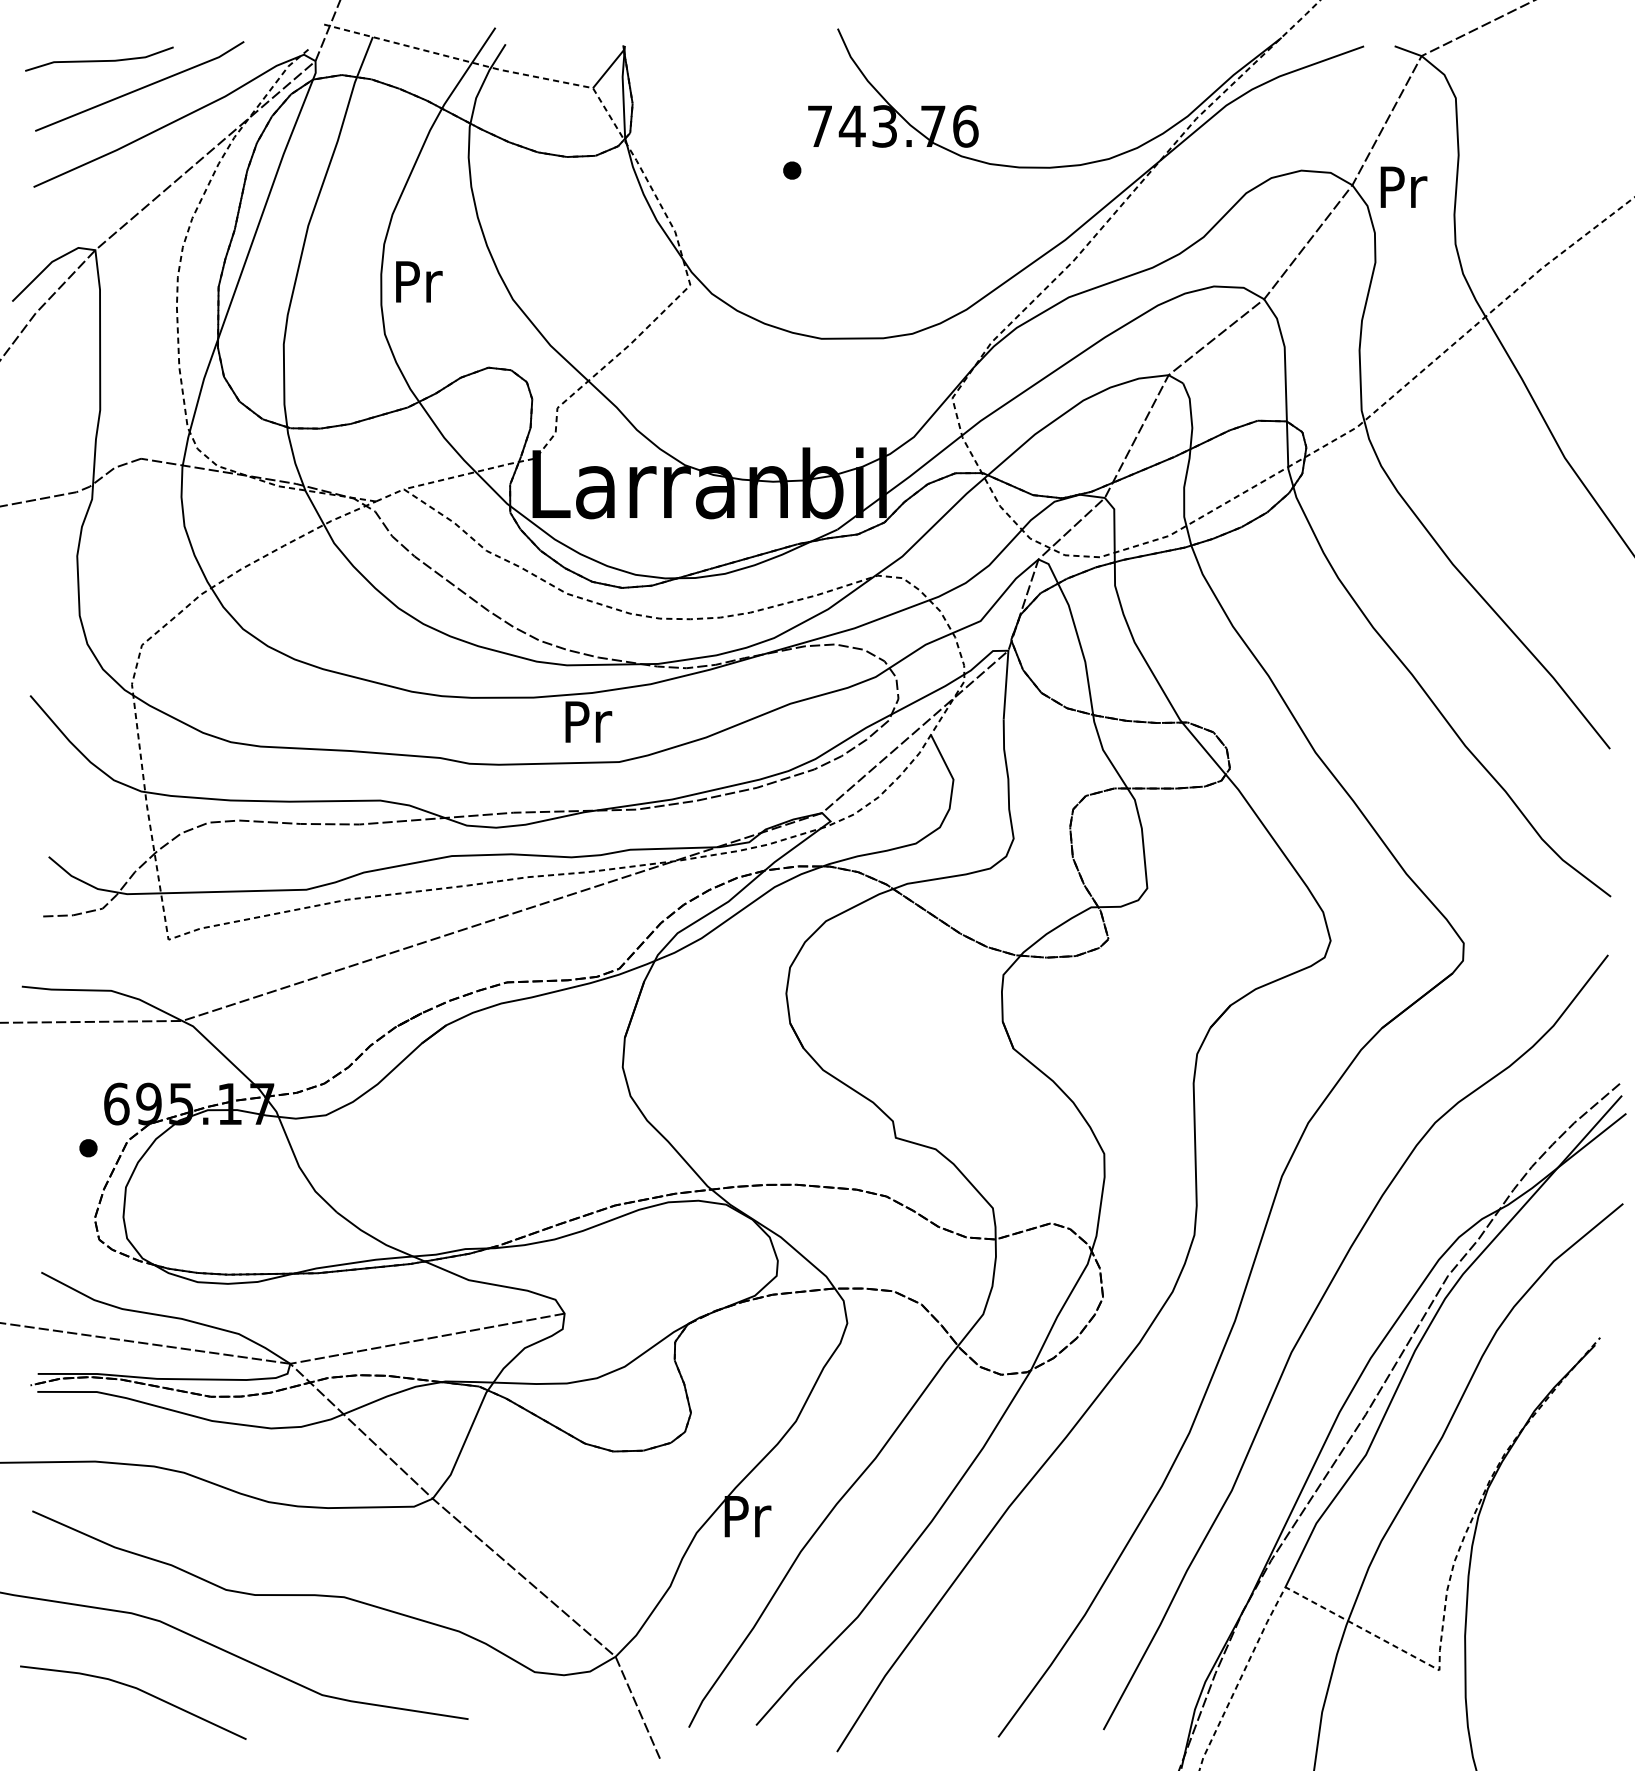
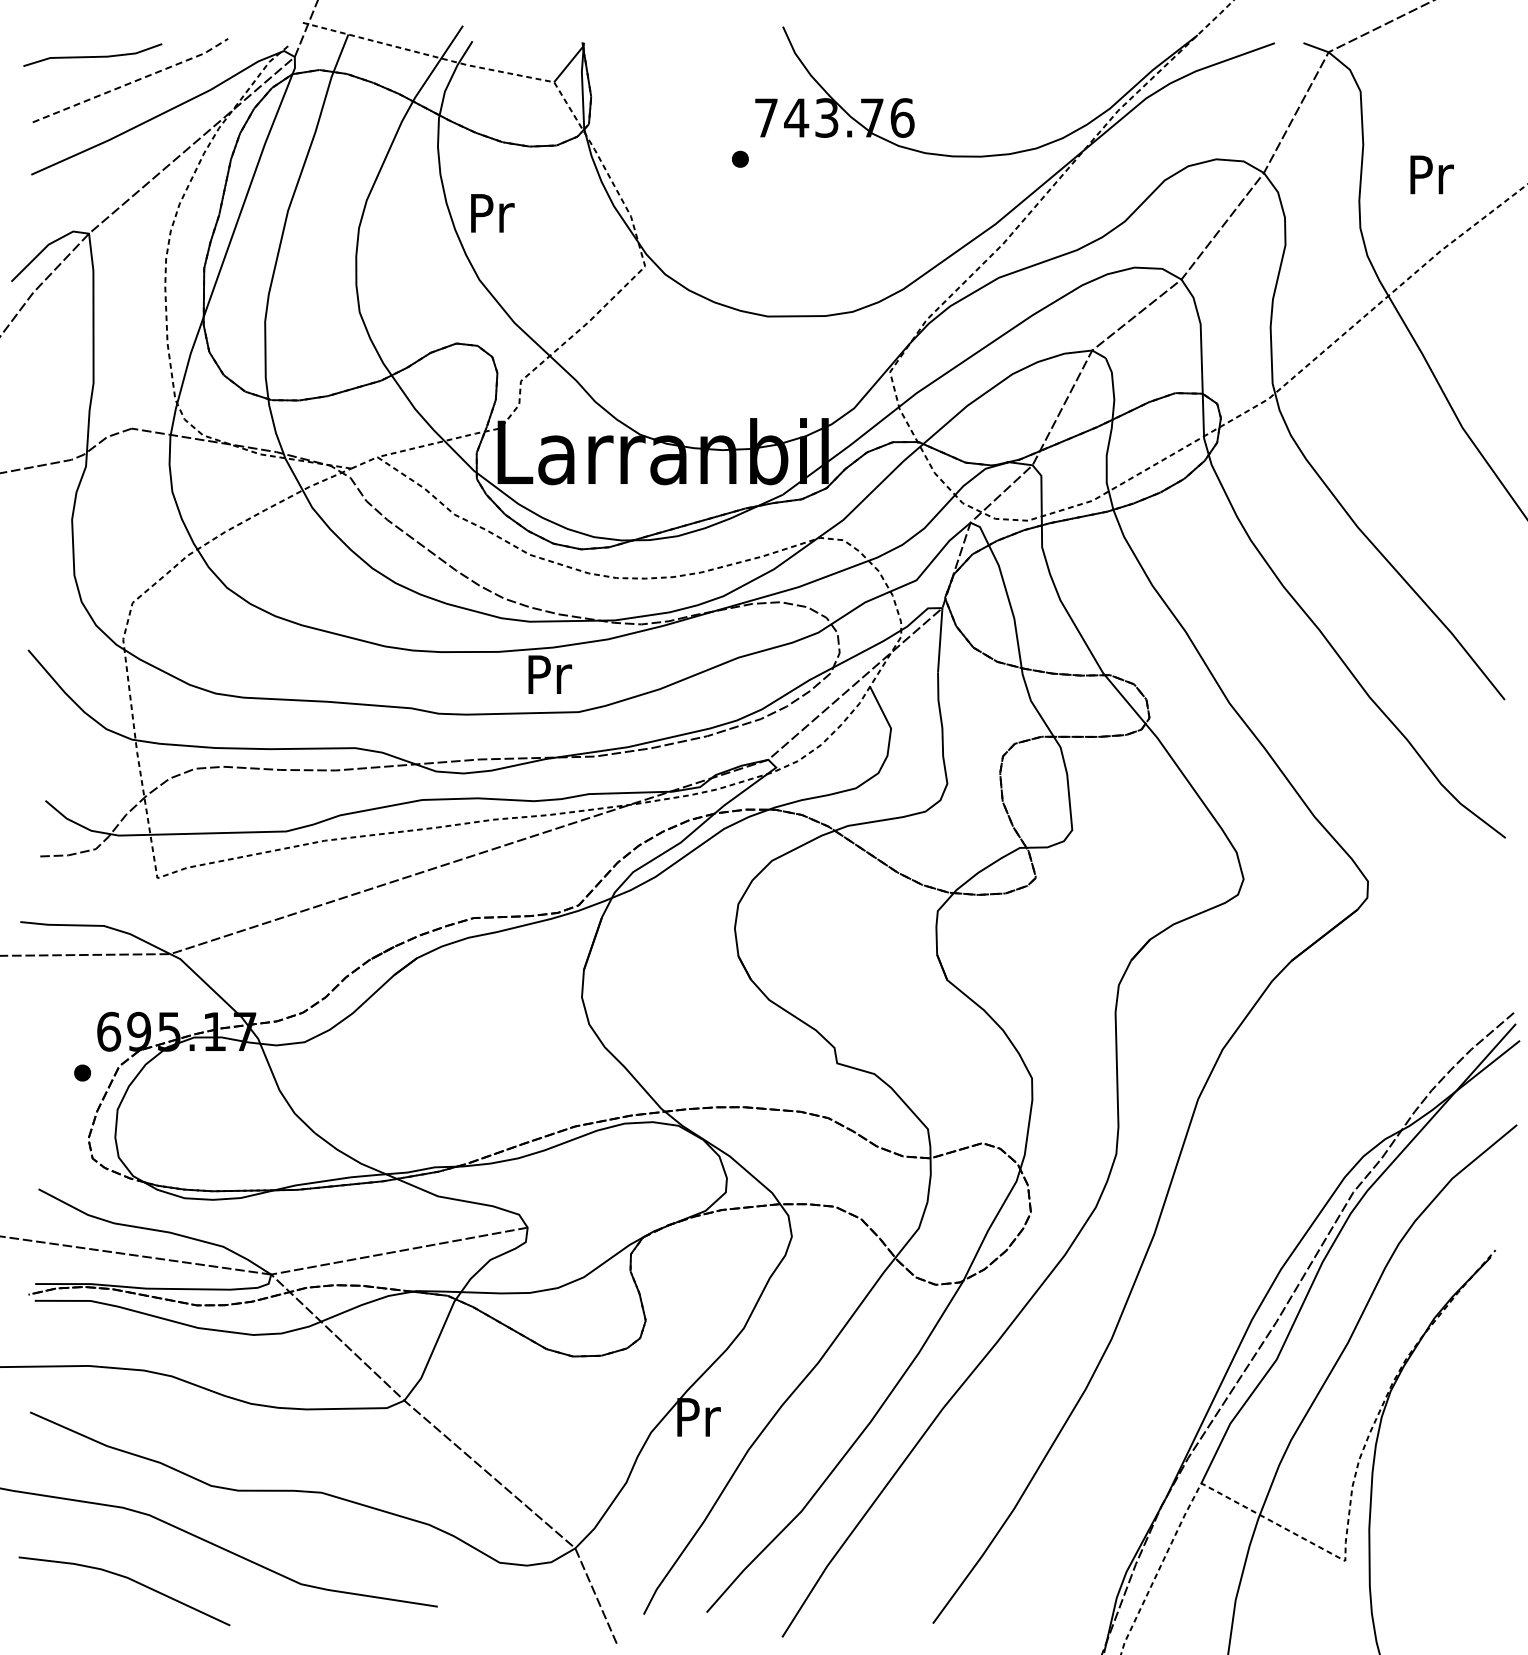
line: (141, 88) -> (132, 82), solid -> dashed
text: (1403, 186) -> (1431, 174), moved
text: (418, 282) -> (492, 213), moved
curve: (1314, 1314) -> (1228, 1228), removed

